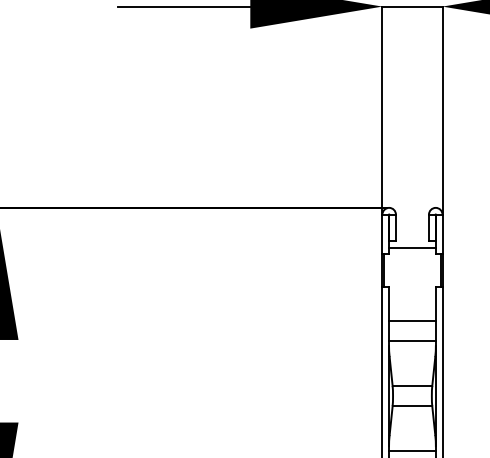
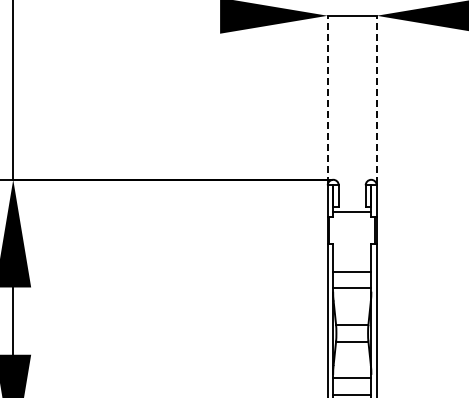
line: (184, 6) -> (166, 15), removed
line: (382, 109) -> (327, 99), solid -> dashed
line: (442, 109) -> (376, 99), solid -> dashed

